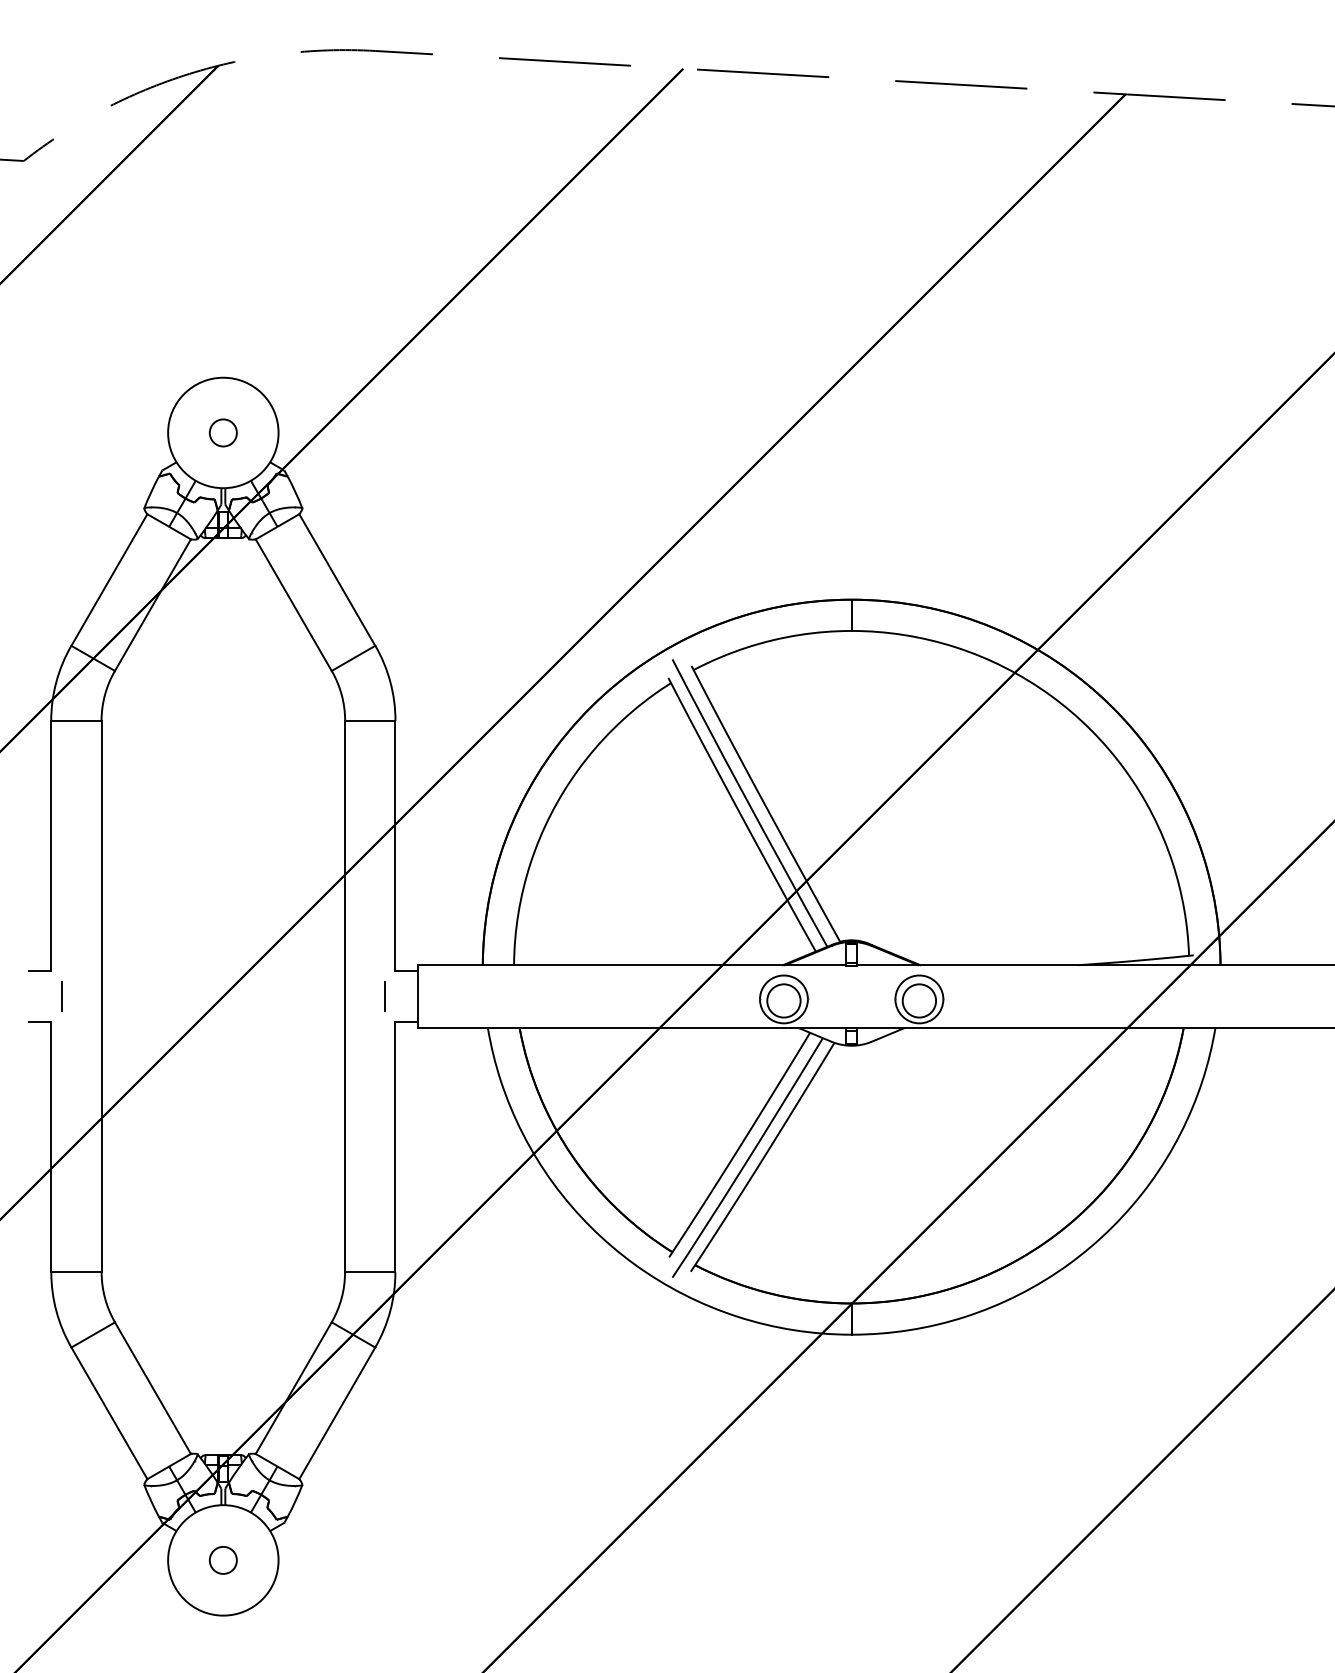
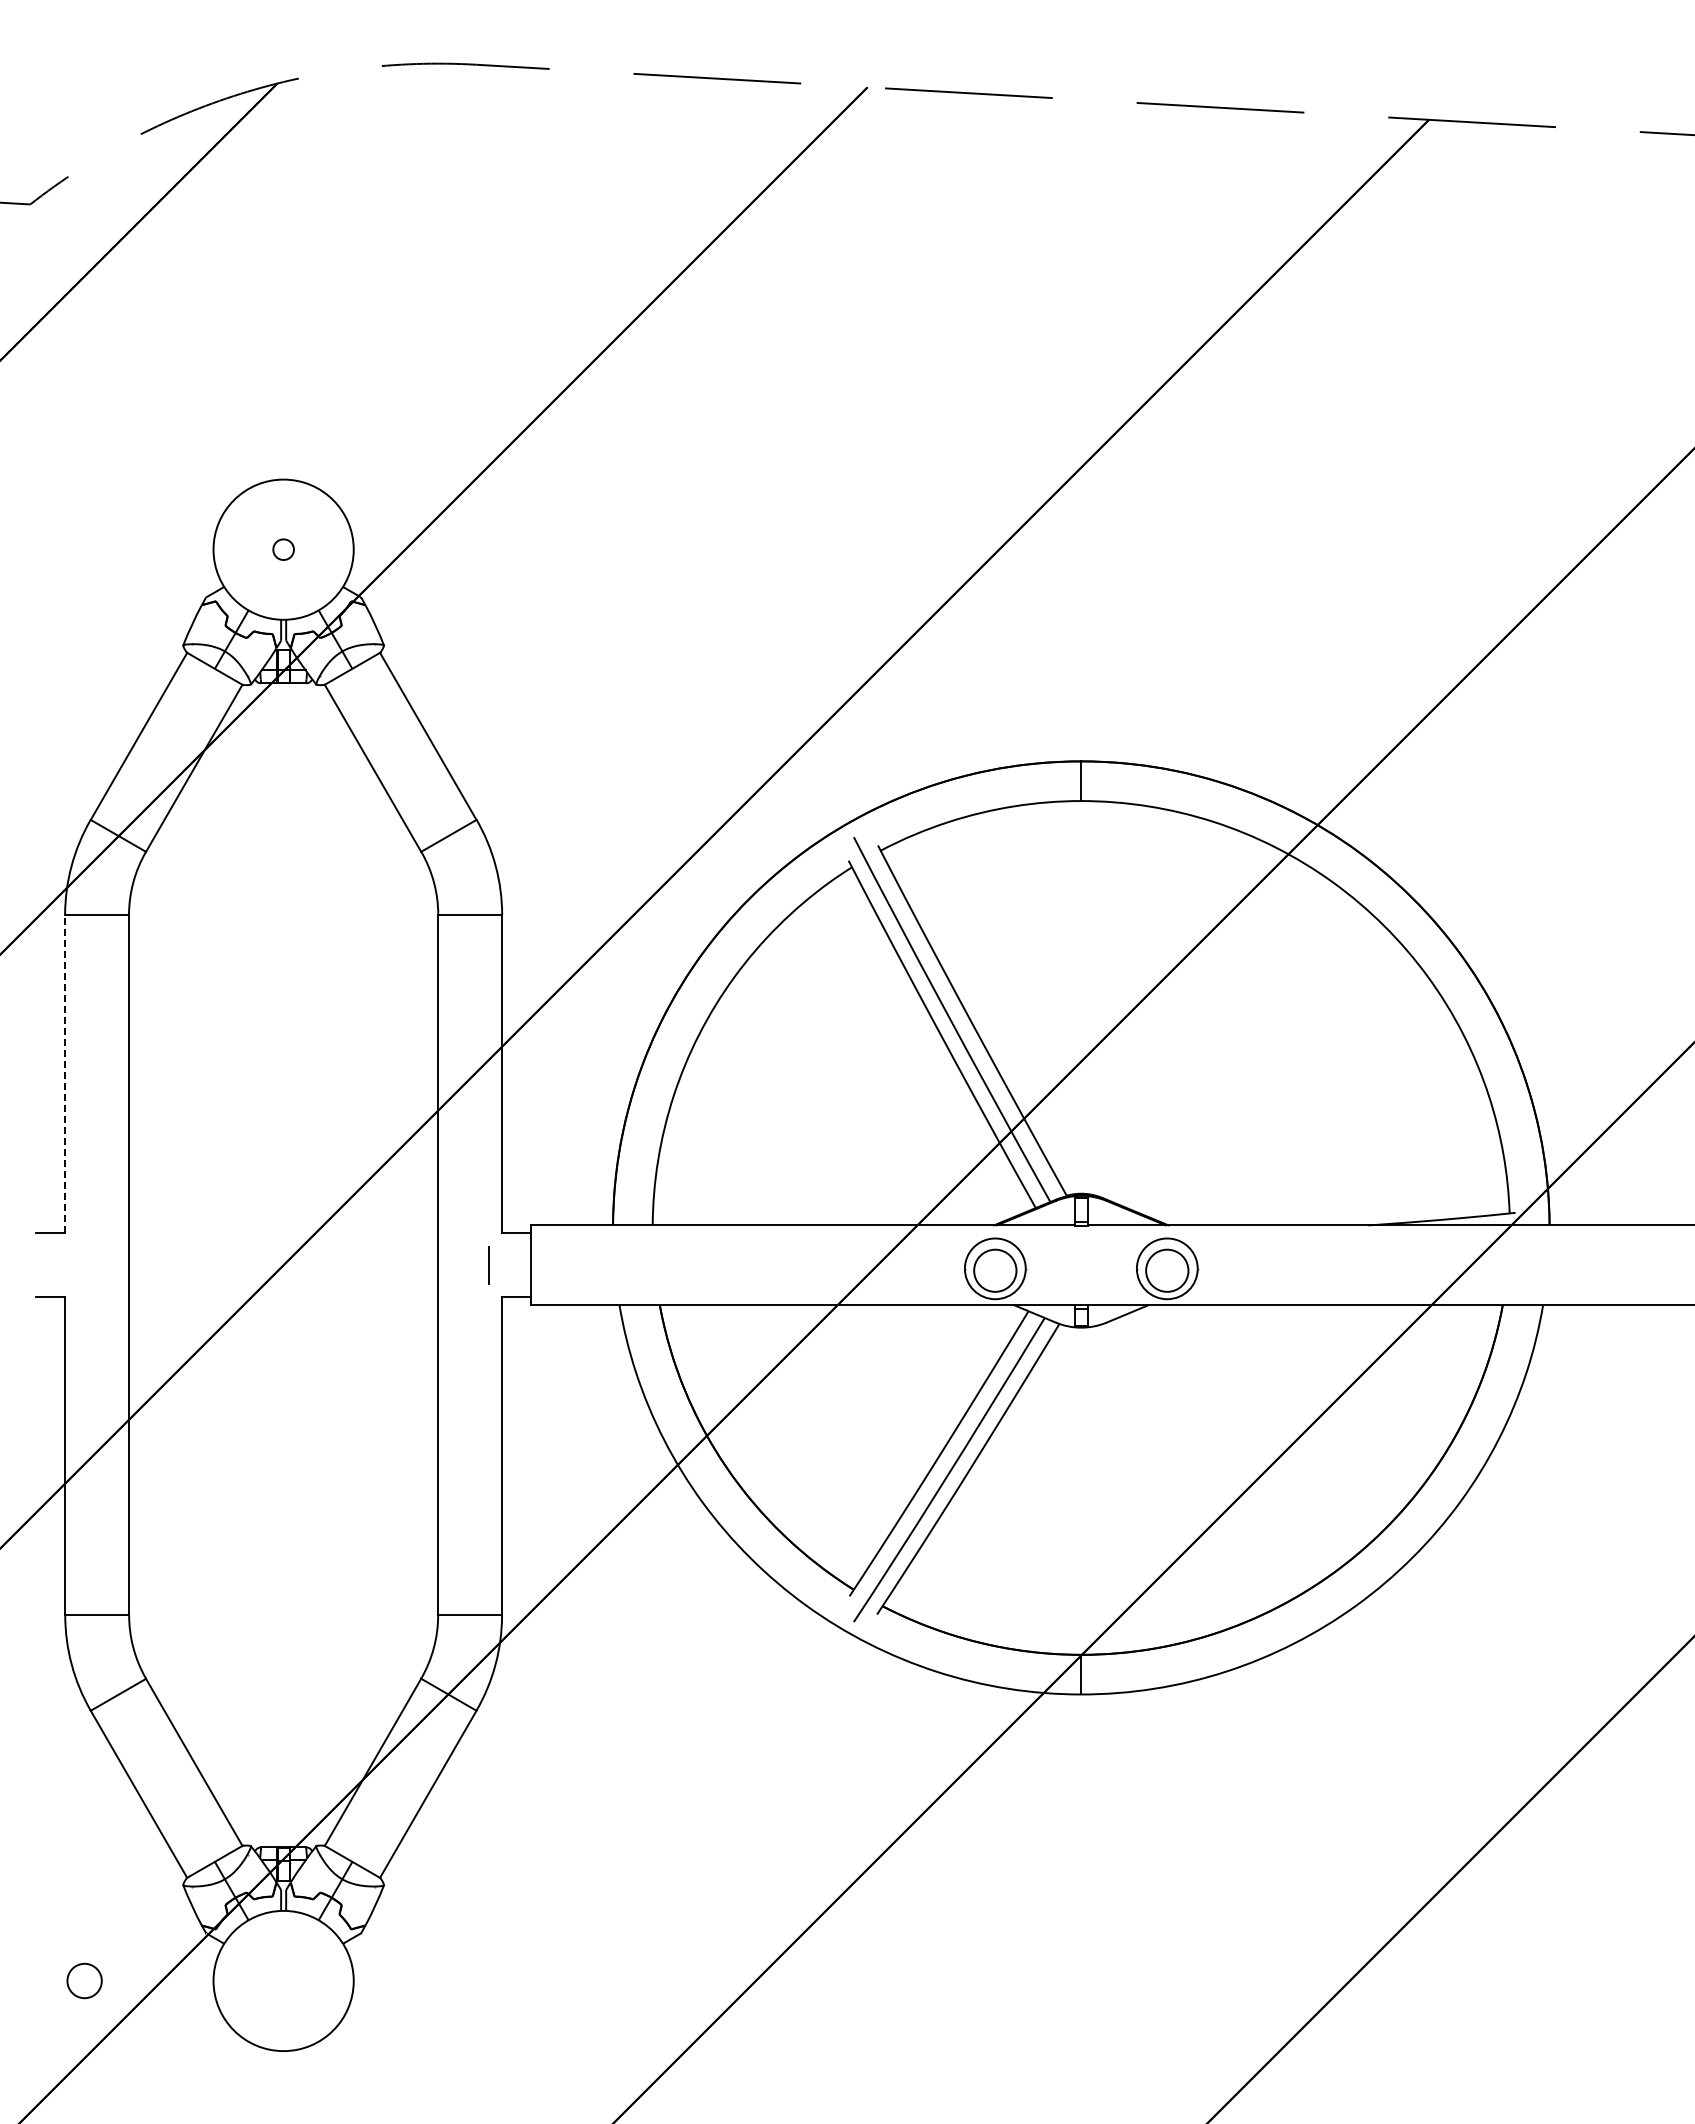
circle: (223, 432) -> (283, 549), size x0.6
line: (51, 845) -> (65, 1073), solid -> dashed
line: (61, 996) -> (78, 1264), removed
circle: (223, 1560) -> (84, 1980), moved

